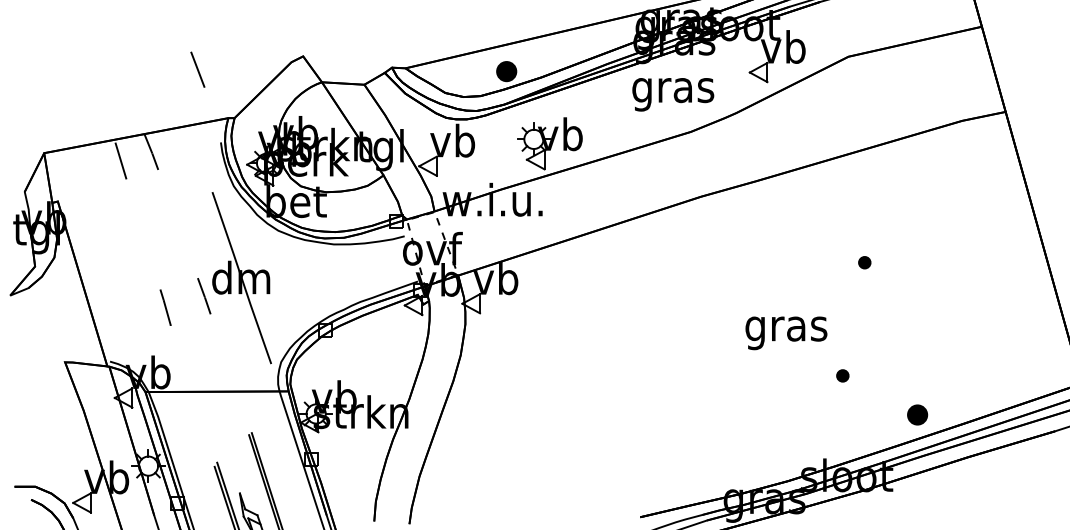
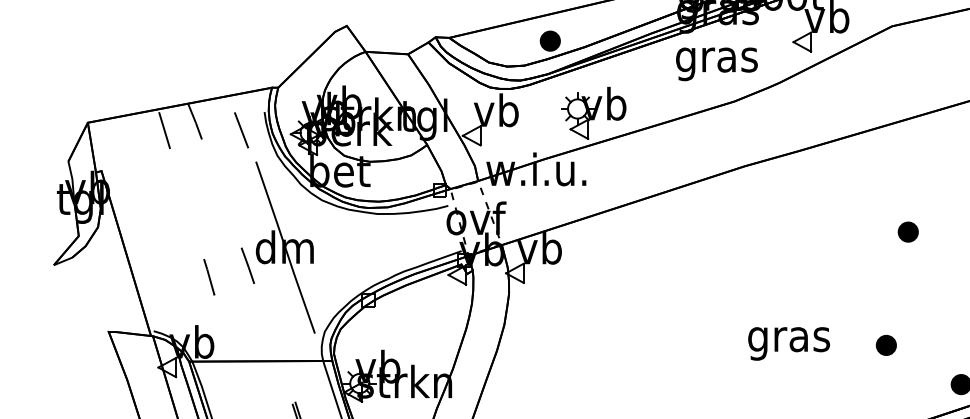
line: (197, 69) -> (241, 130), moved
part: (864, 262) -> (908, 232), size x1.67
text: (786, 333) -> (789, 344), moved
part: (842, 375) -> (886, 345), size x1.67

